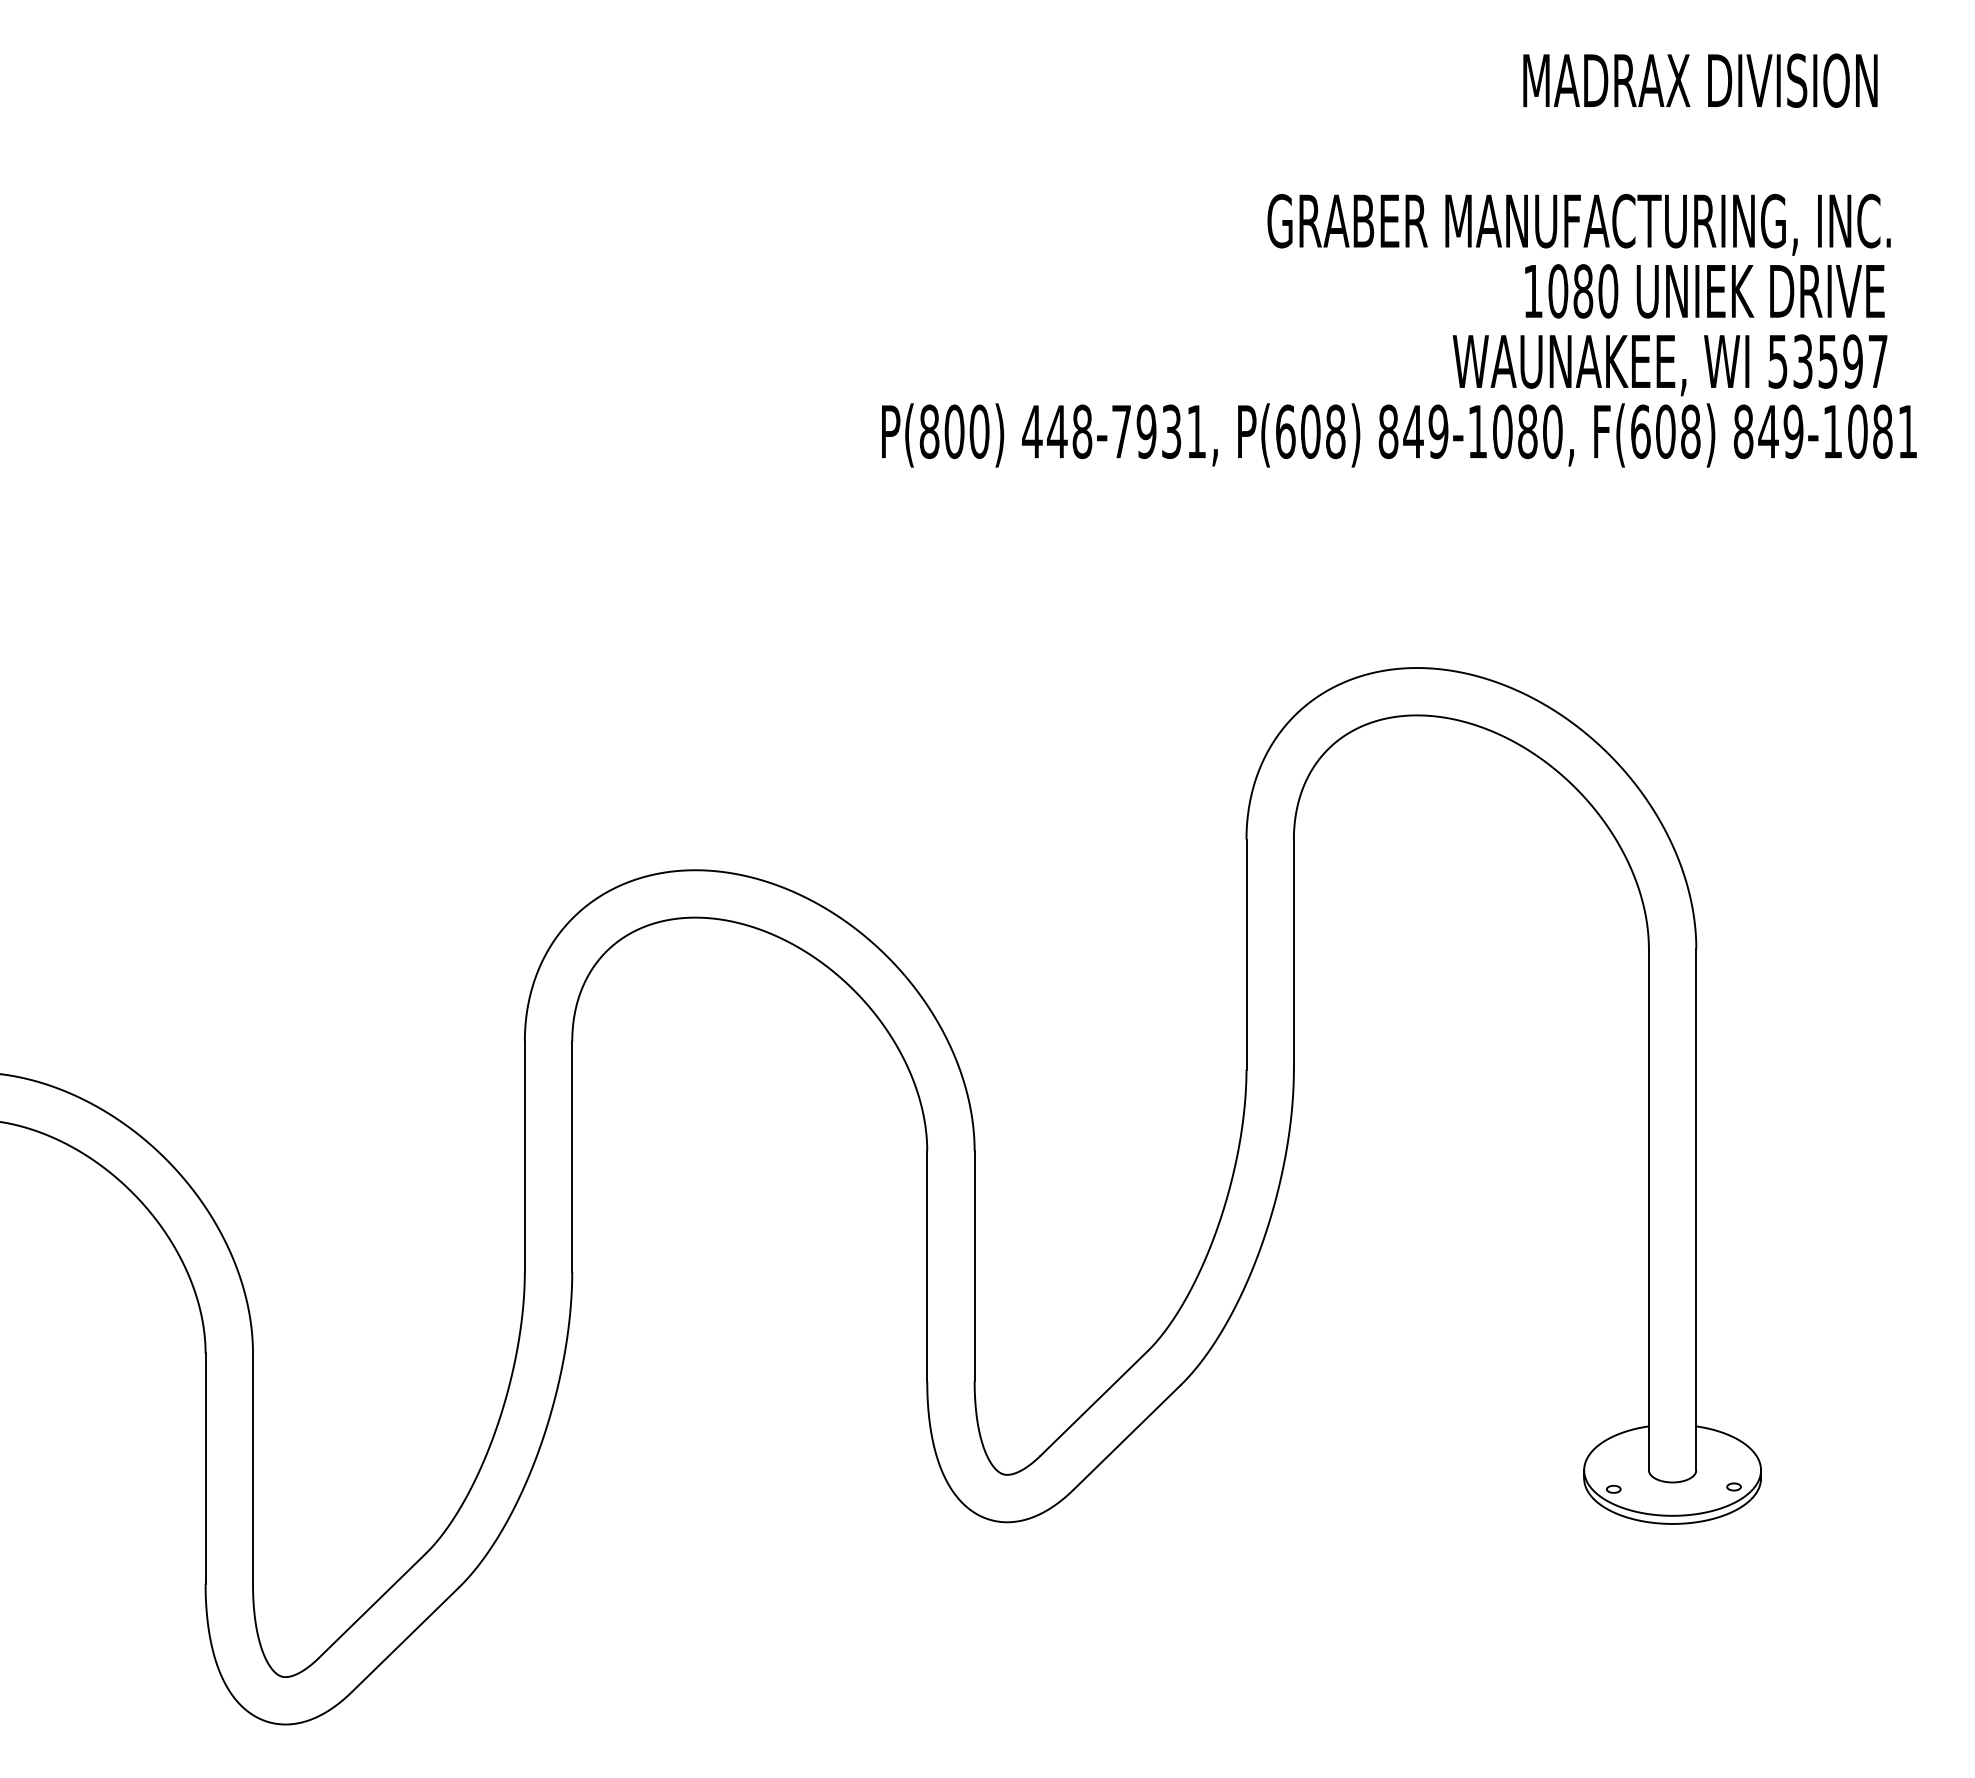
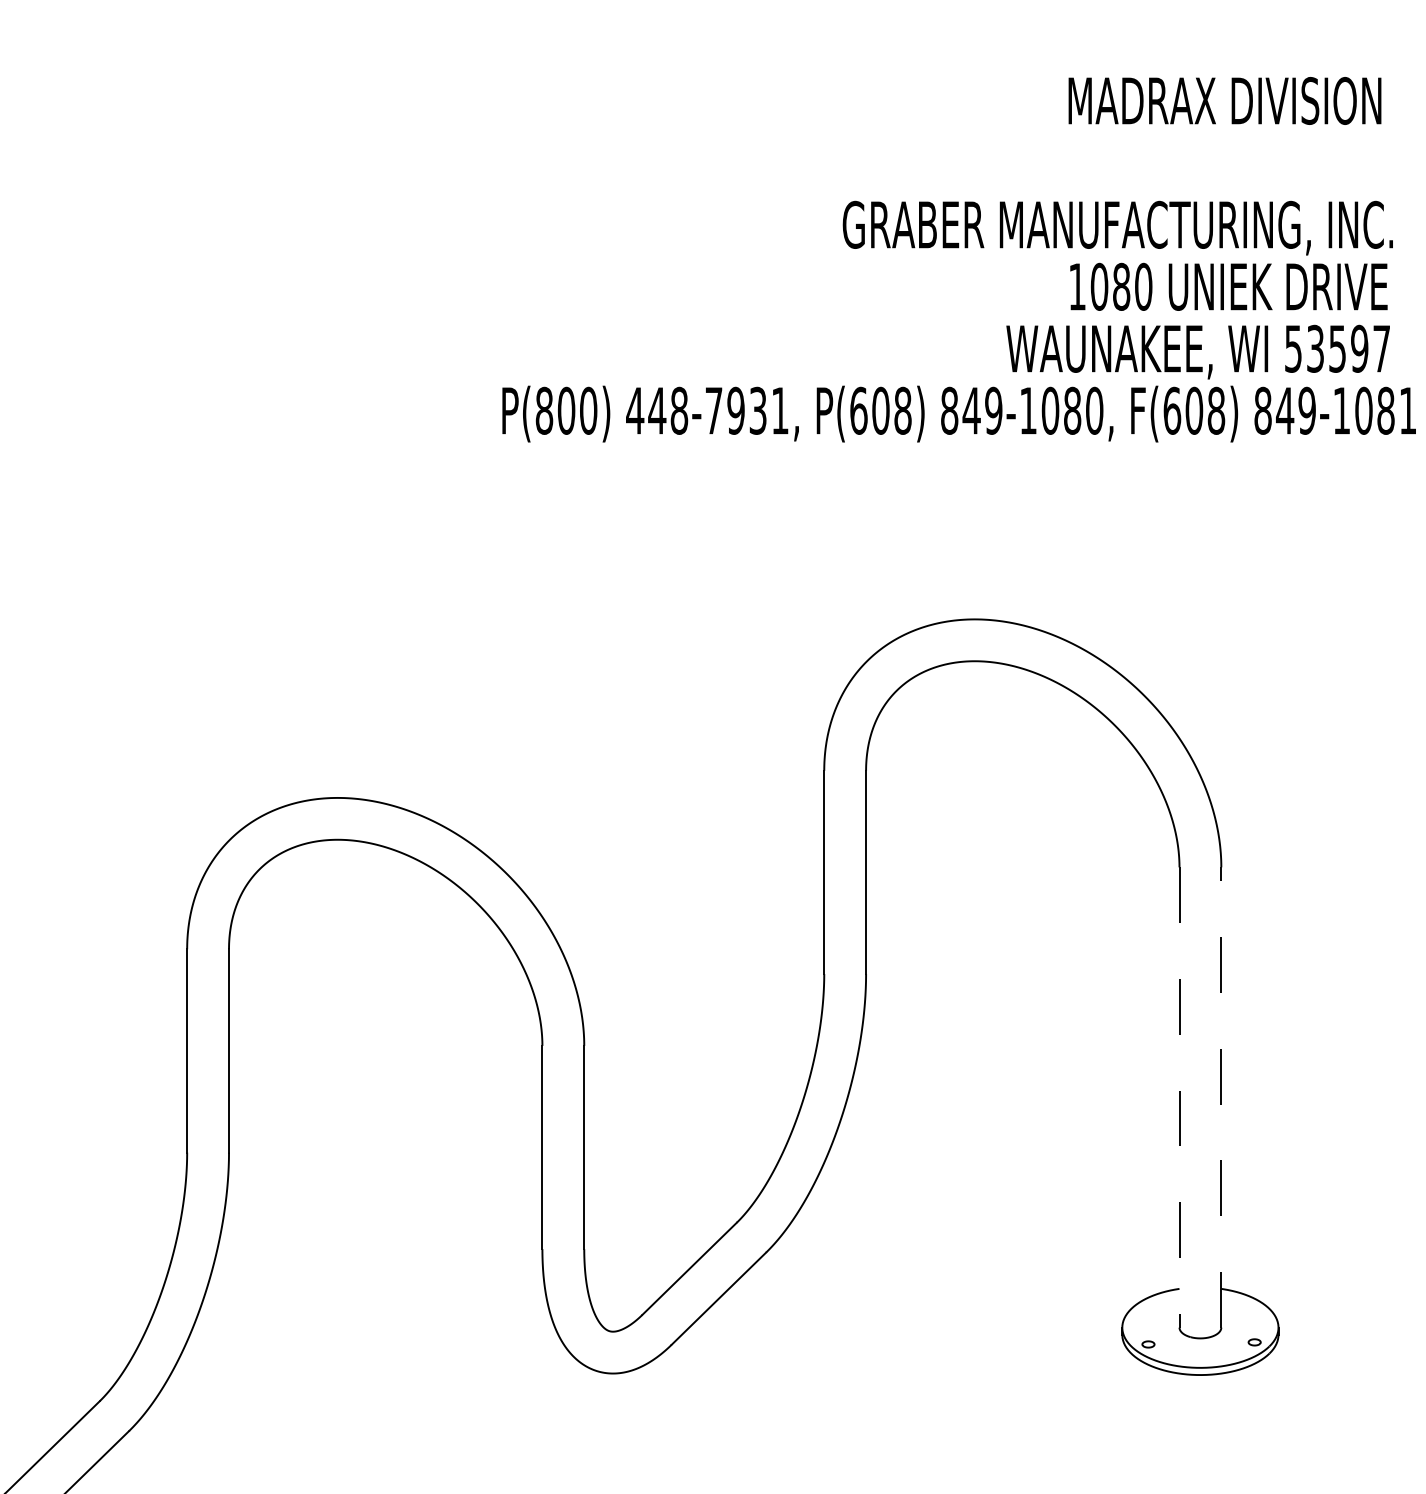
line: (1648, 1209) -> (1179, 1097), solid -> dashed
line: (1696, 1209) -> (1221, 1097), solid -> dashed

